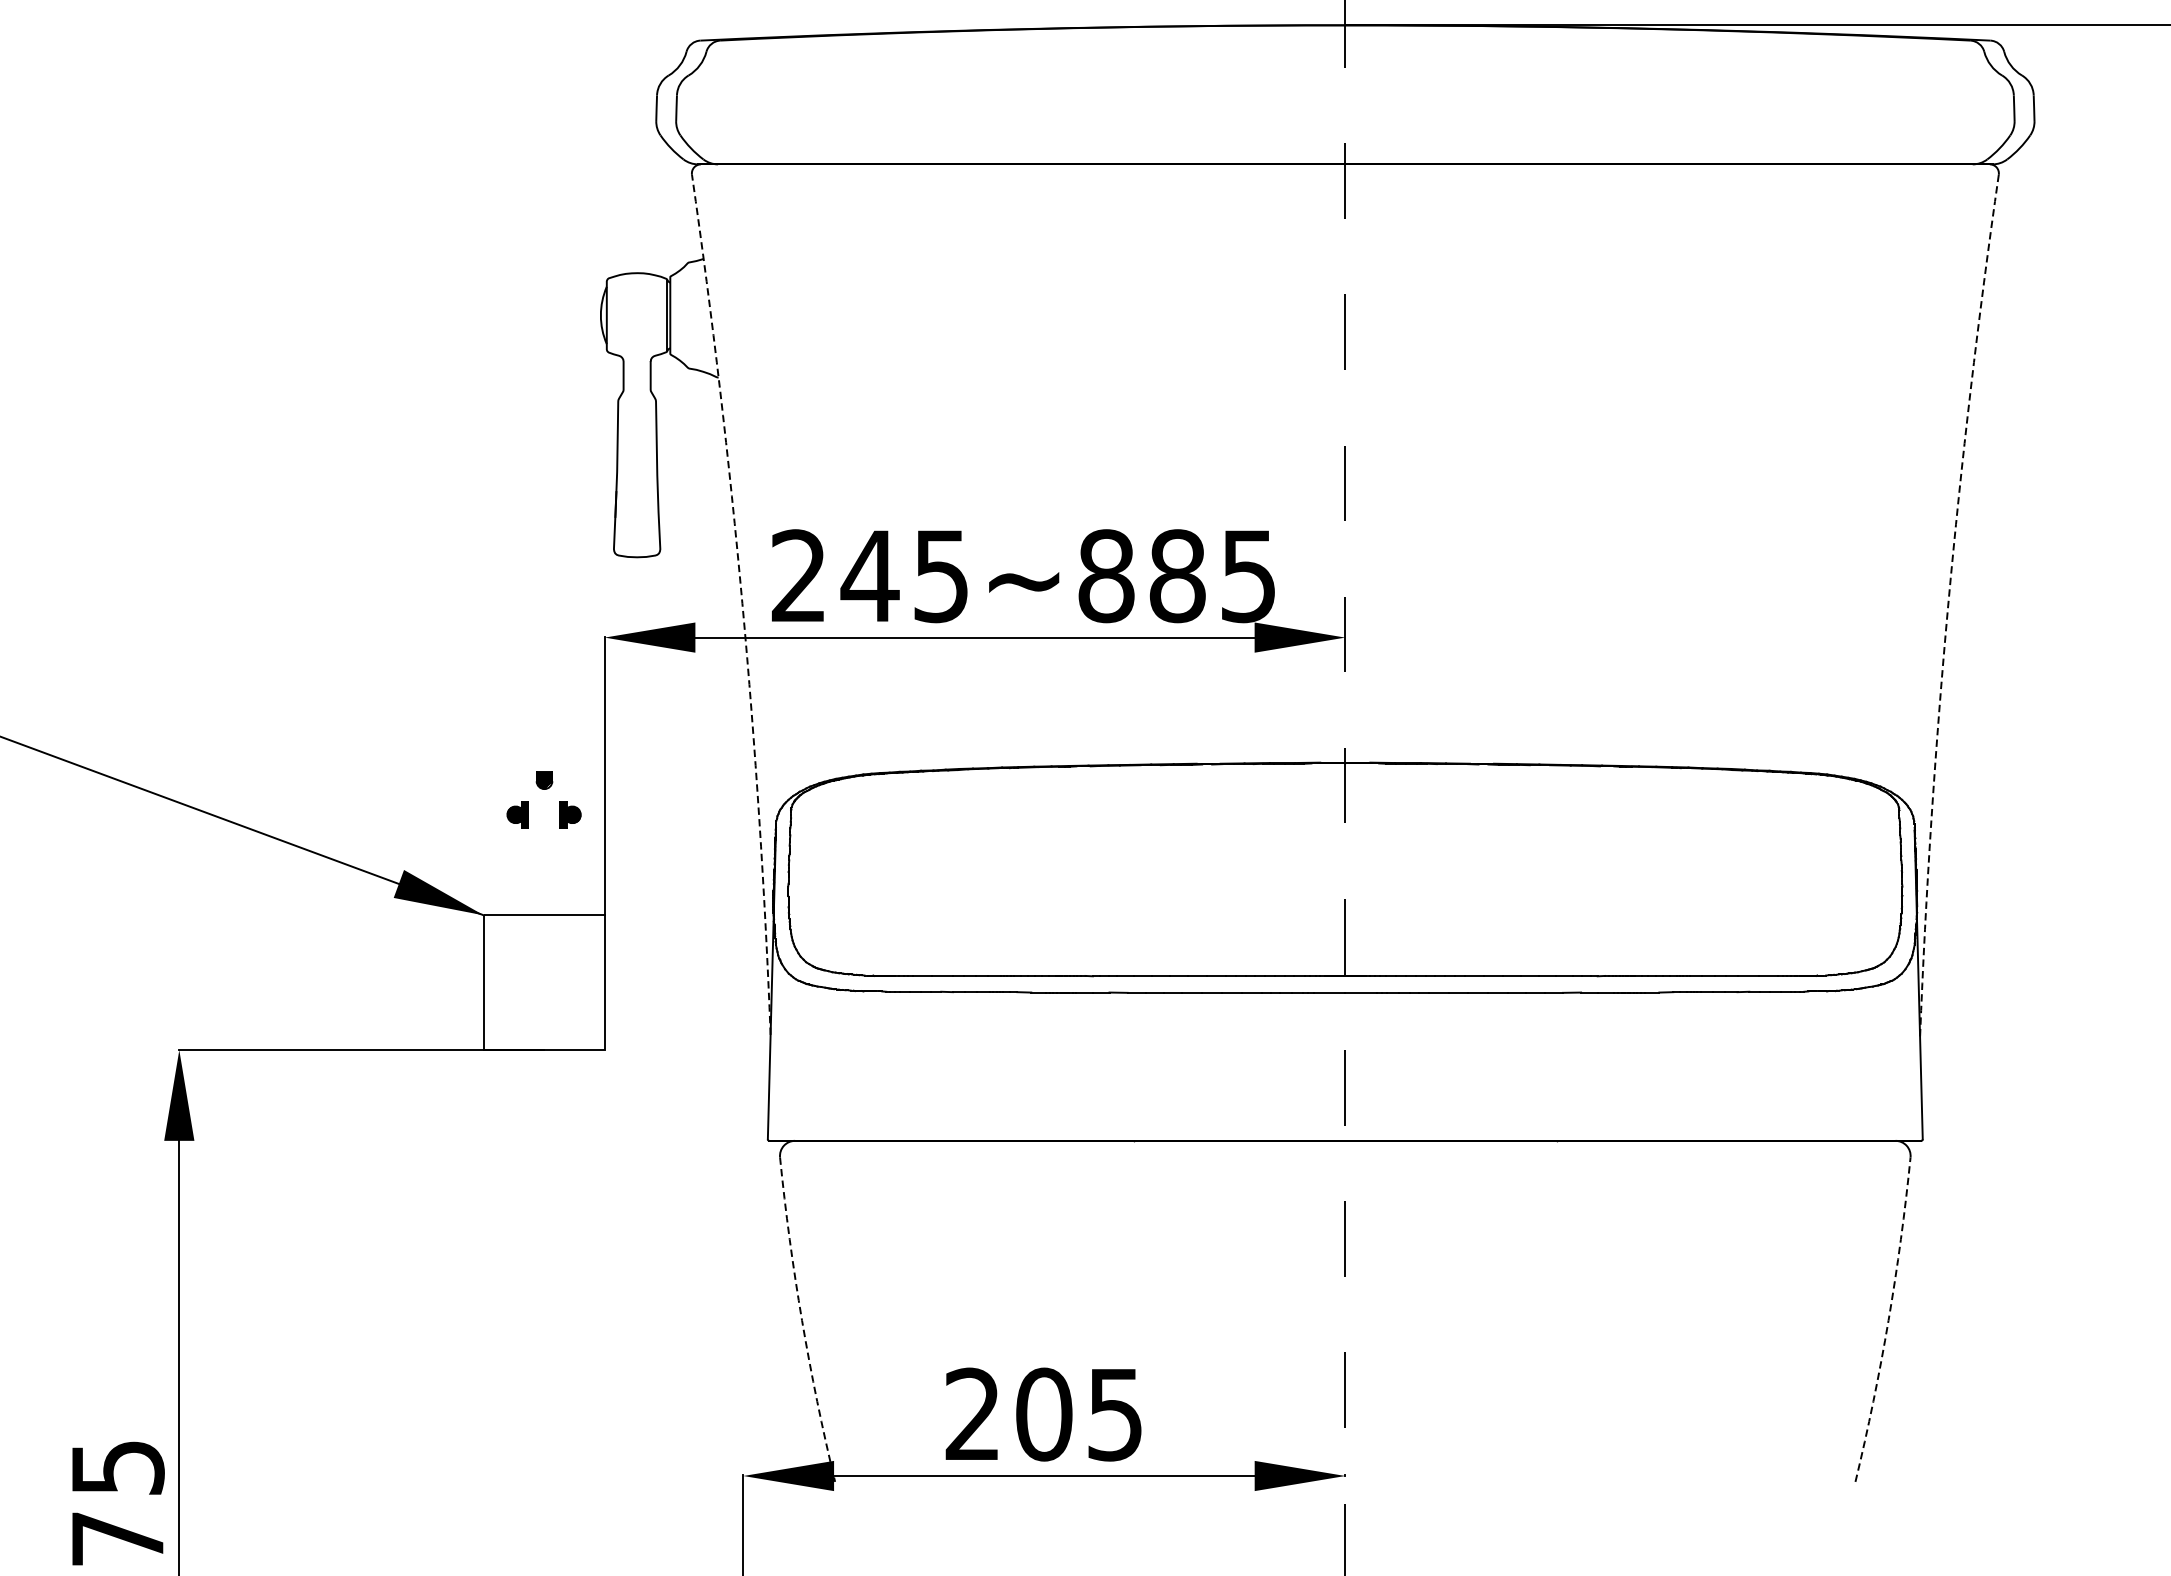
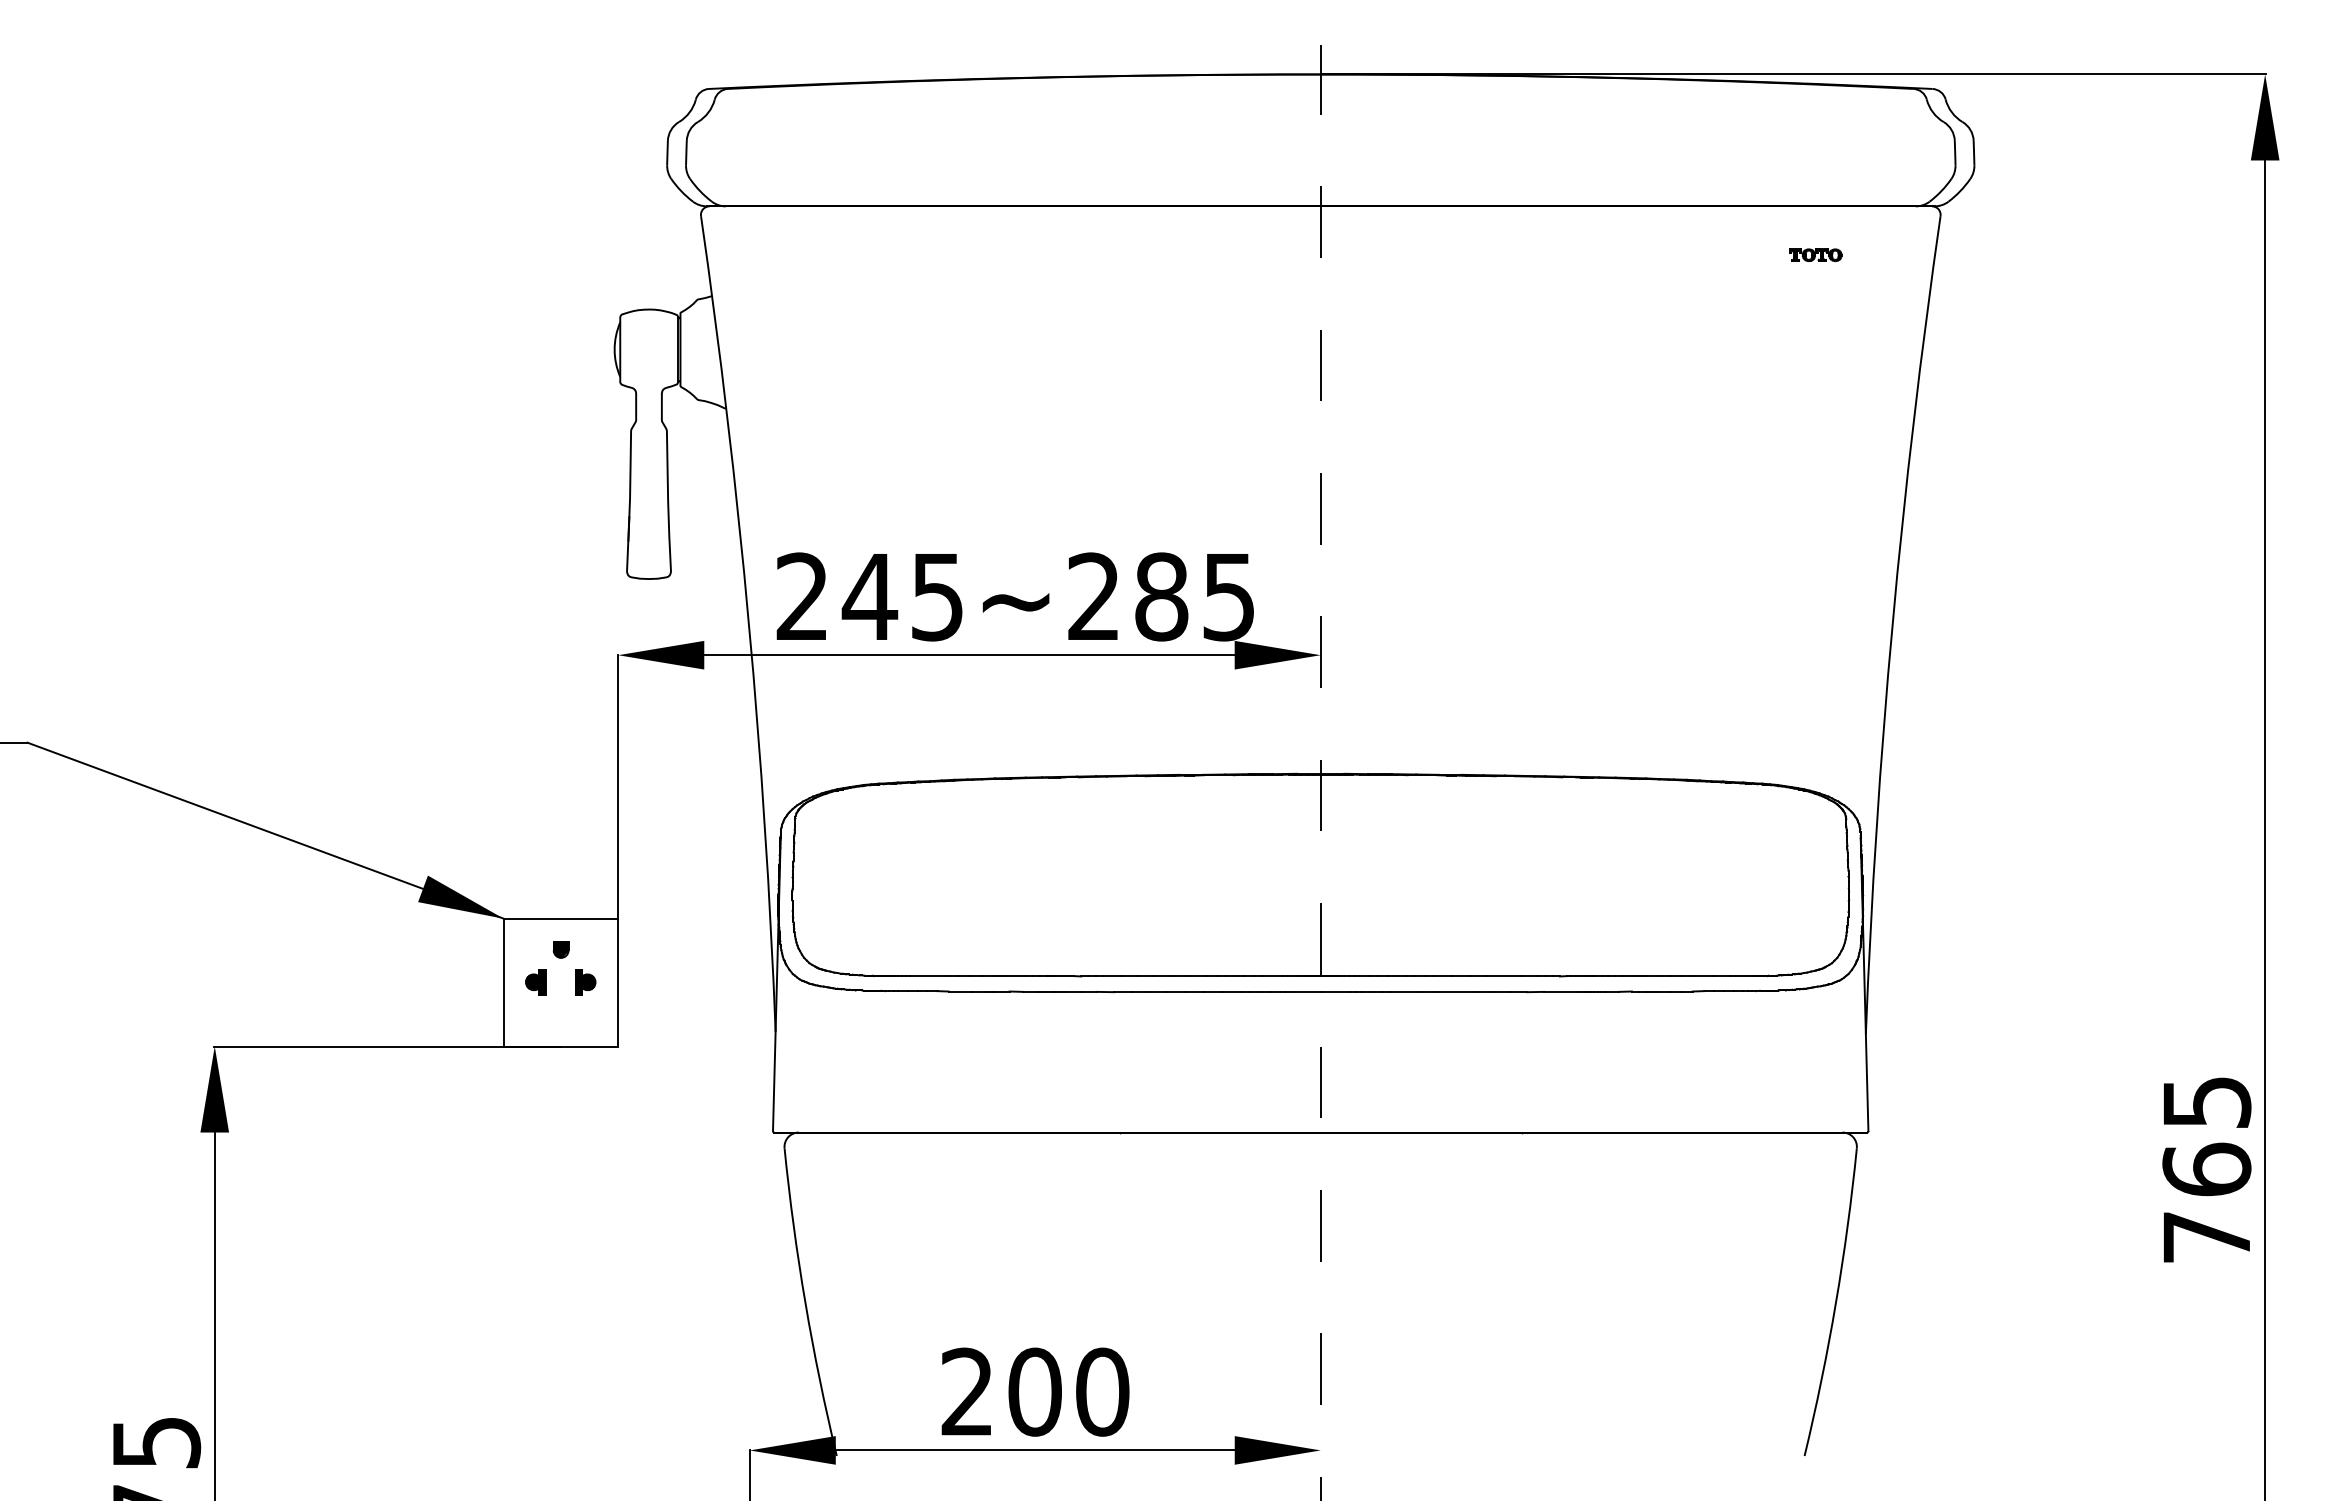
part: (1866, 215) -> (1815, 254), added
text: (1105, 575) -> (1093, 596), 245~885 -> 245~285
arc: (742, 604) -> (748, 623), dashed -> solid
arc: (1948, 605) -> (1892, 624), dashed -> solid
part: (543, 789) -> (560, 958), moved
arc: (802, 1321) -> (805, 1303), dashed -> solid
arc: (1888, 1321) -> (1835, 1303), dashed -> solid
text: (1115, 1413) -> (1102, 1391), 205 -> 200

